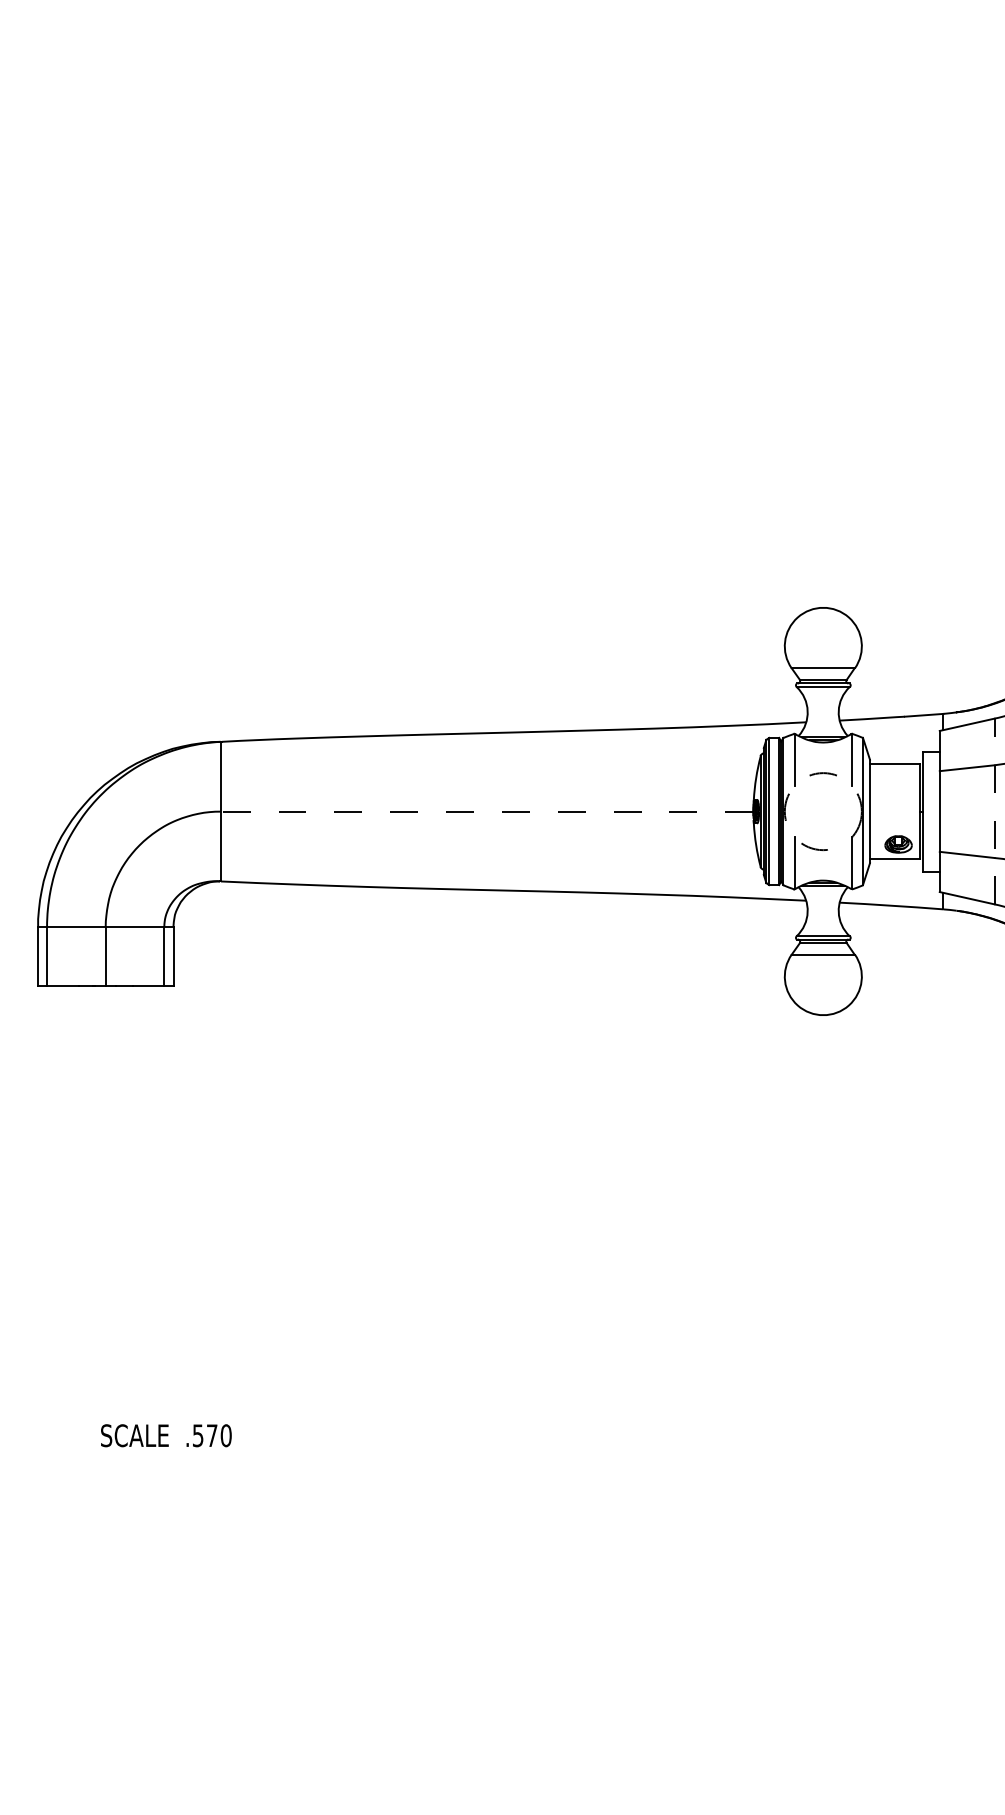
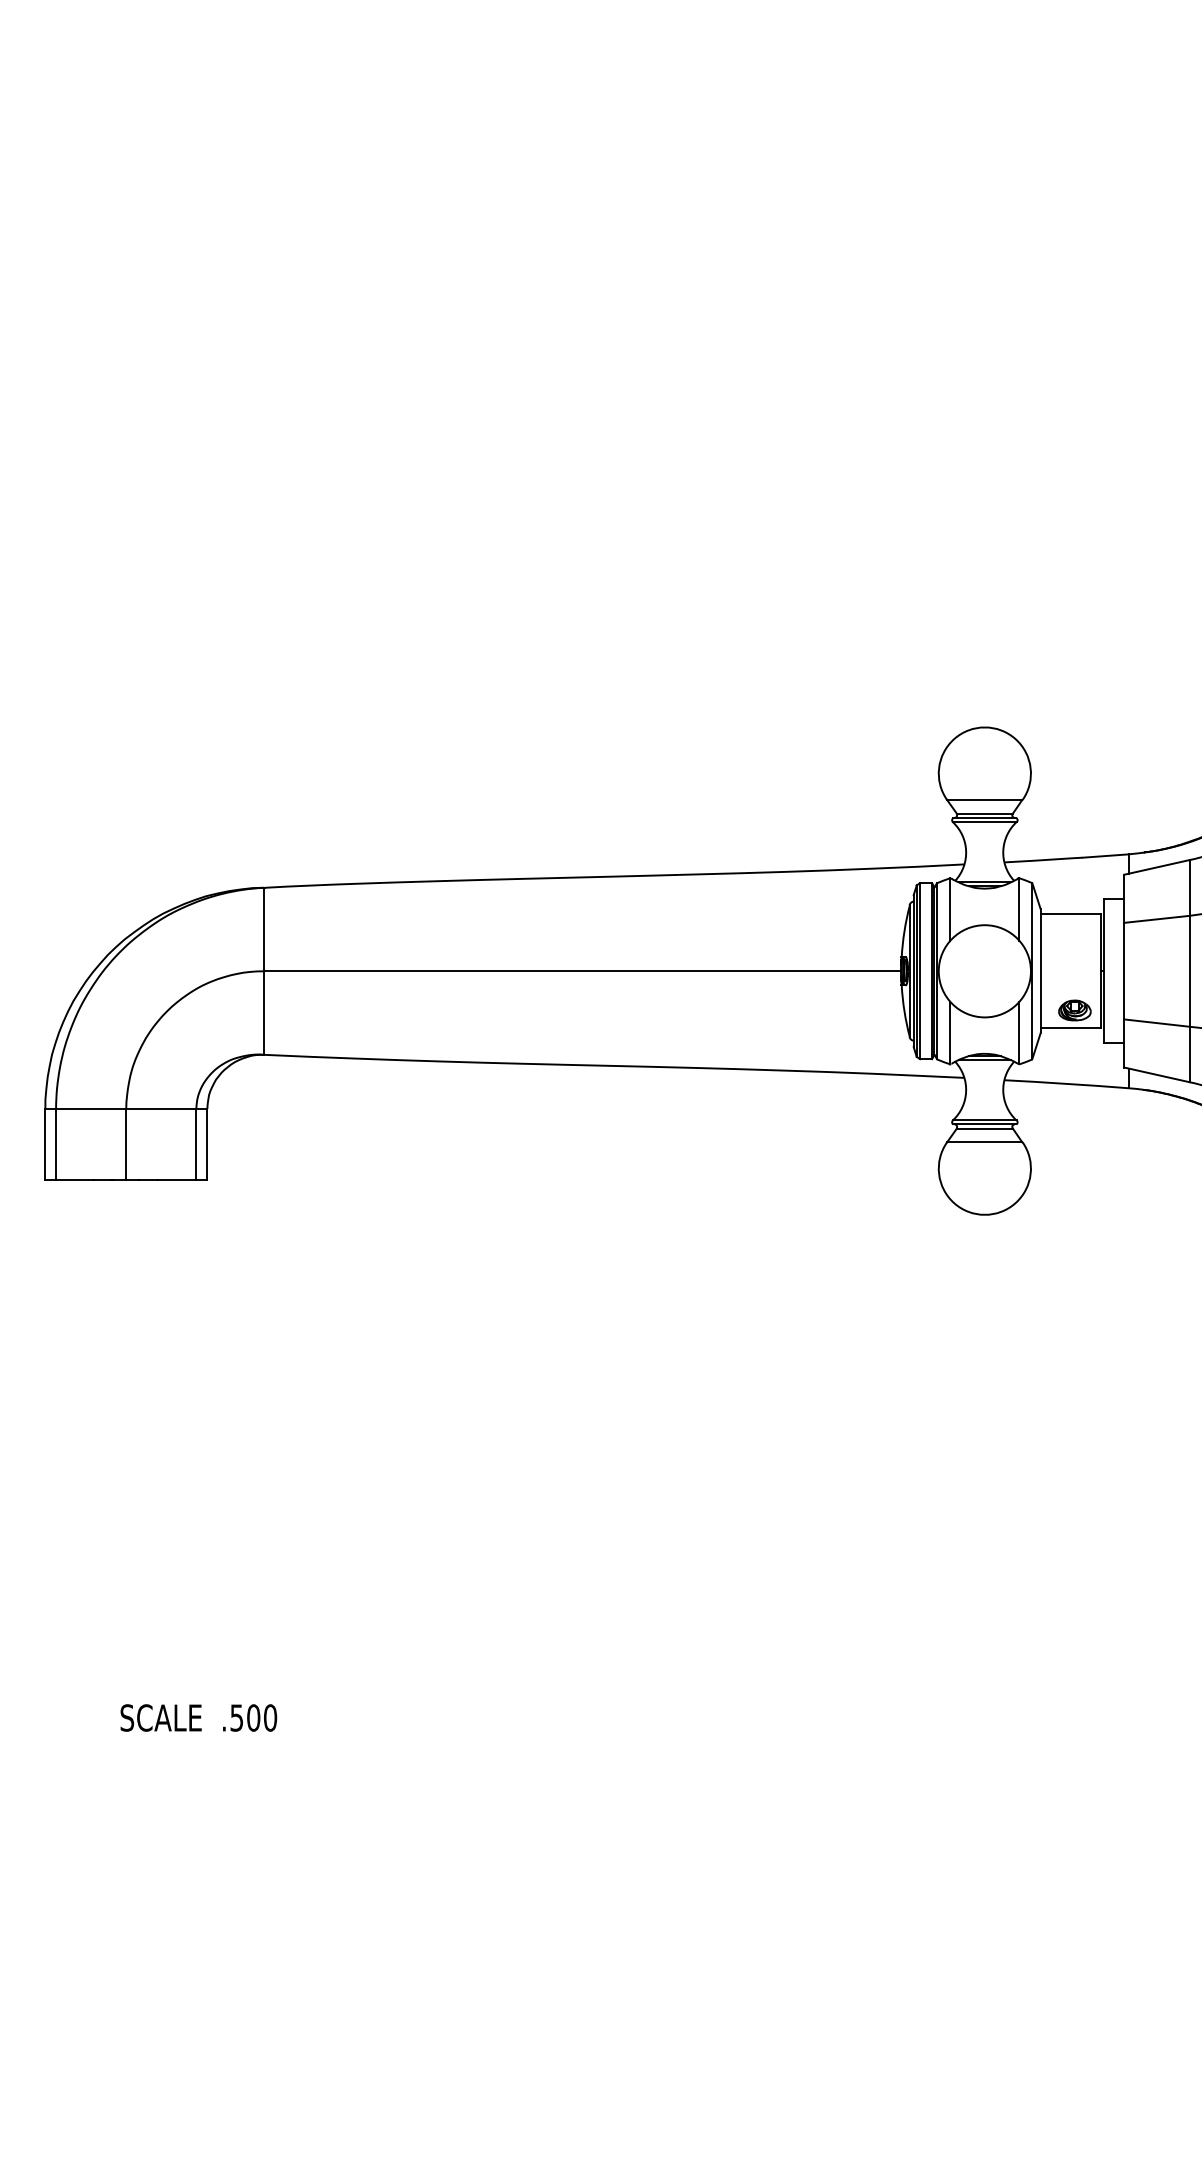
line: (994, 810) -> (1189, 970), dashed -> solid
line: (487, 811) -> (582, 971), dashed -> solid
circle: (823, 811) -> (984, 971), dashed -> solid
text: (212, 1435) -> (253, 1717), .570 -> .500

